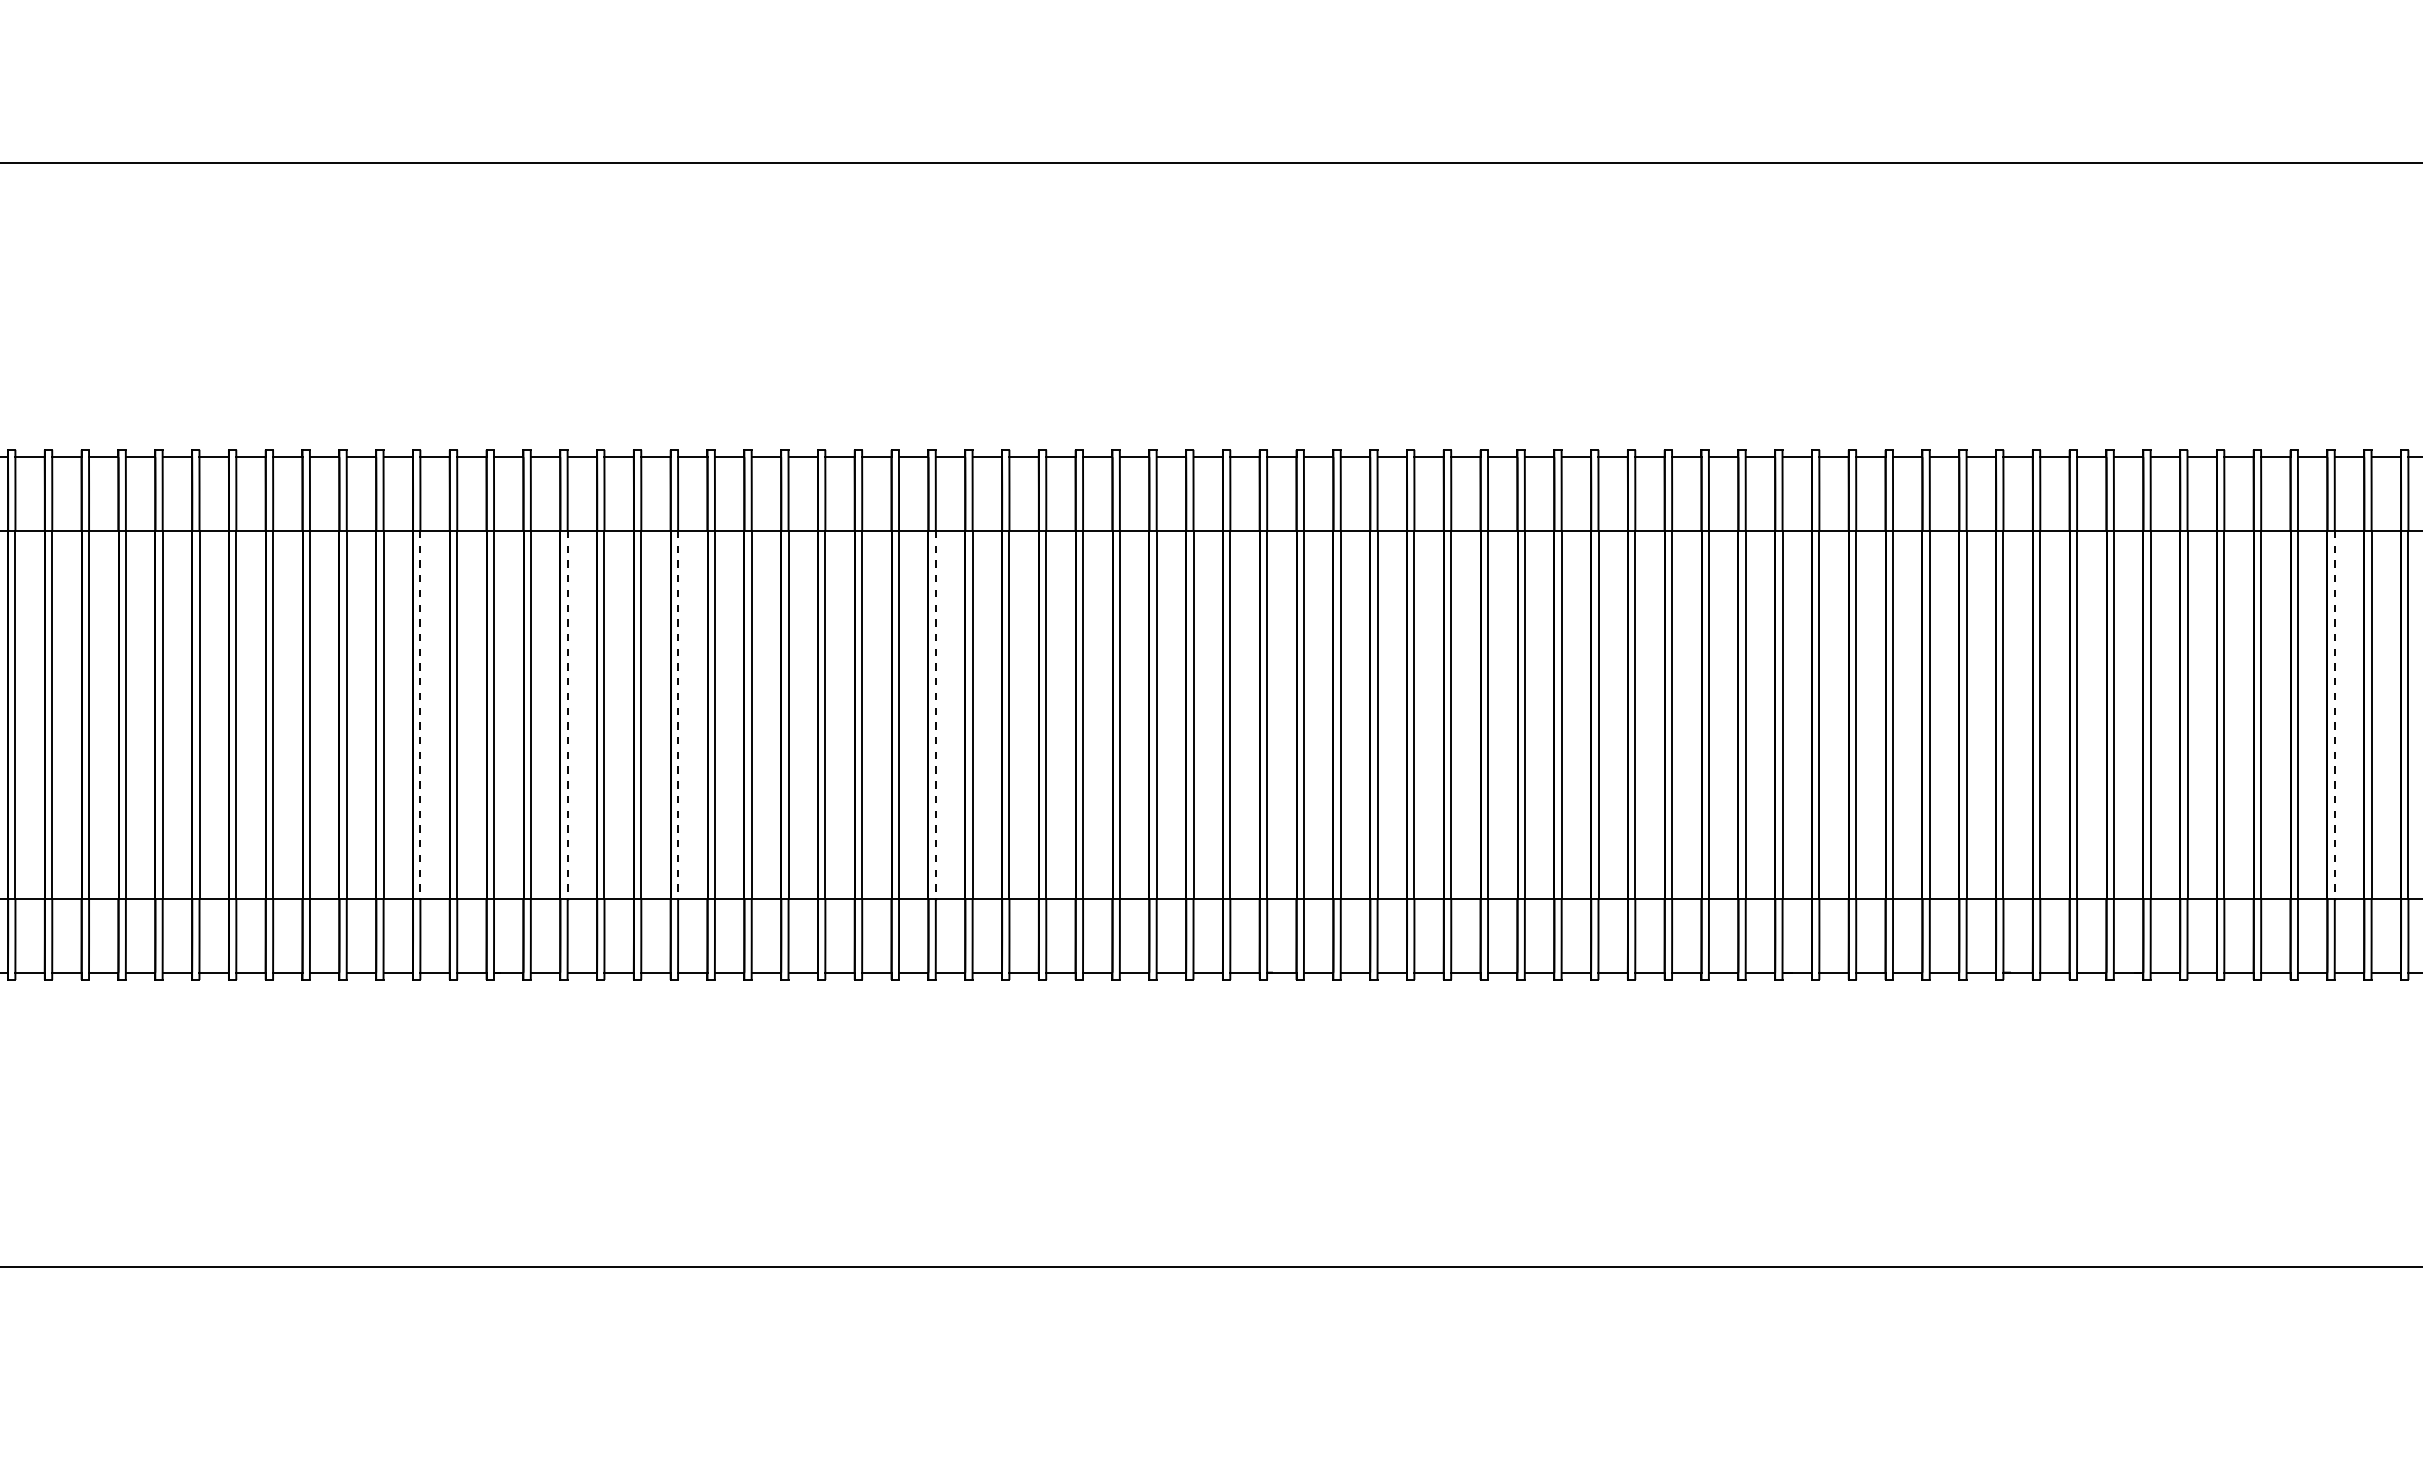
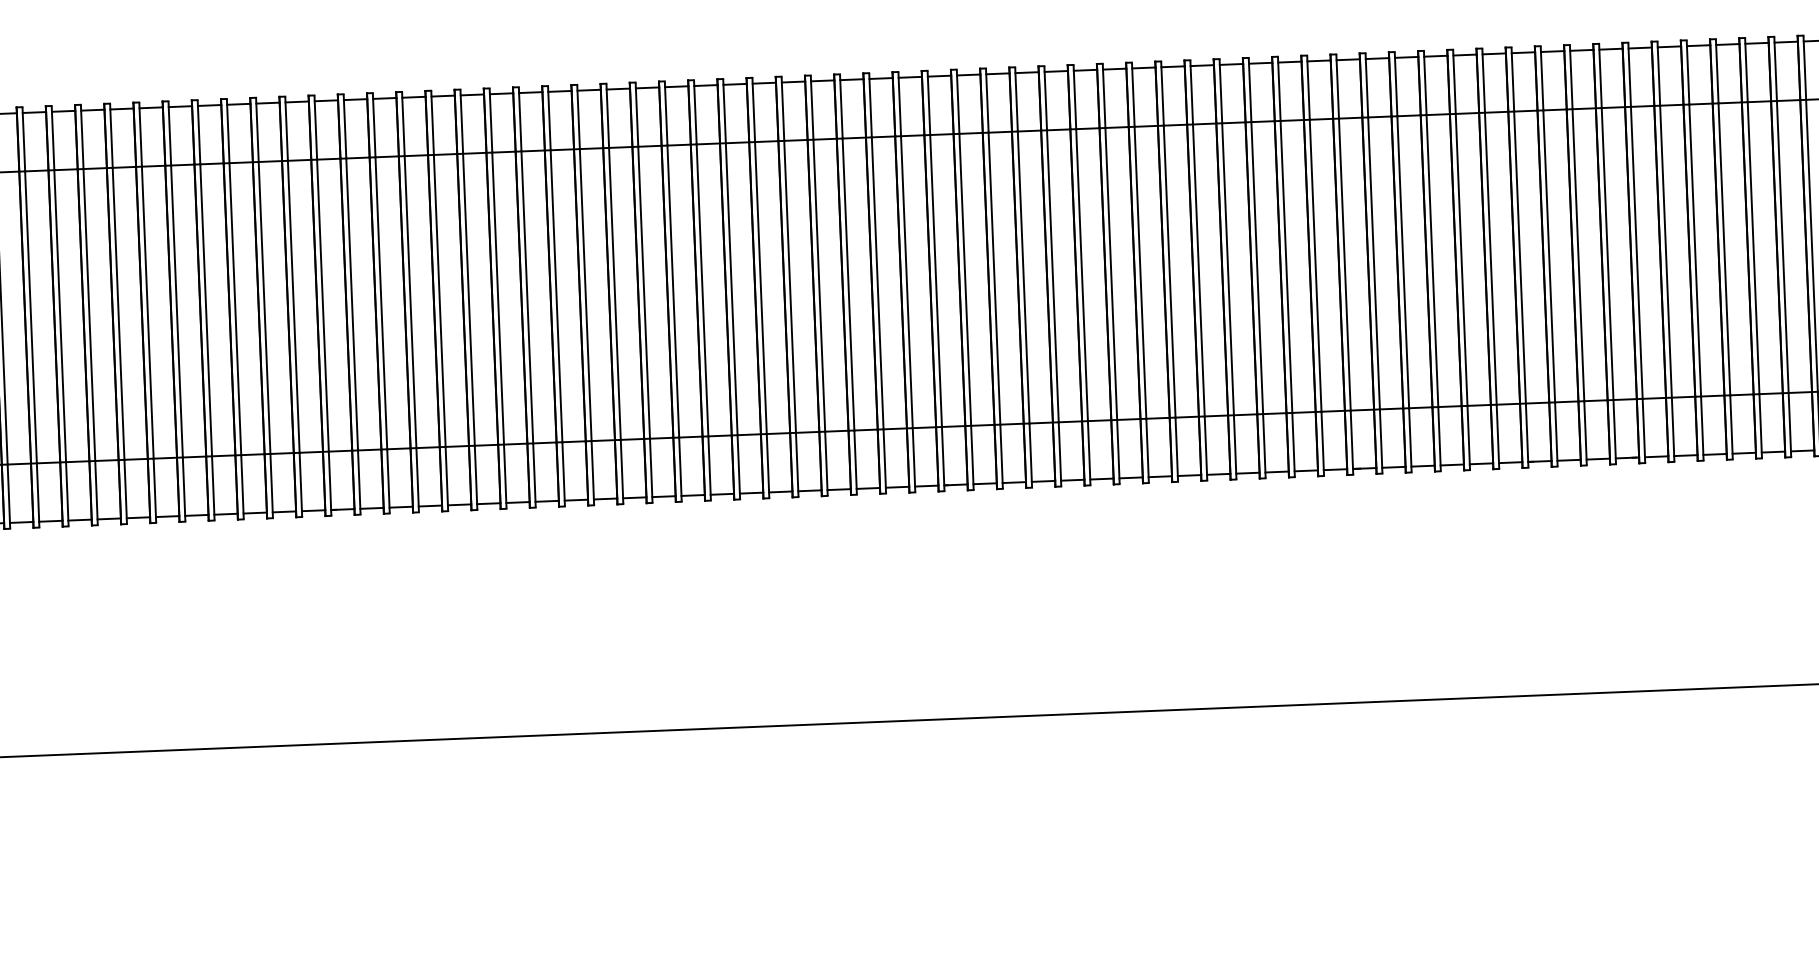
line: (420, 715) -> (264, 308), dashed -> solid
line: (567, 715) -> (381, 303), dashed -> solid
line: (678, 715) -> (469, 300), dashed -> solid
line: (935, 715) -> (673, 292), dashed -> solid
line: (2334, 715) -> (1782, 247), dashed -> solid

